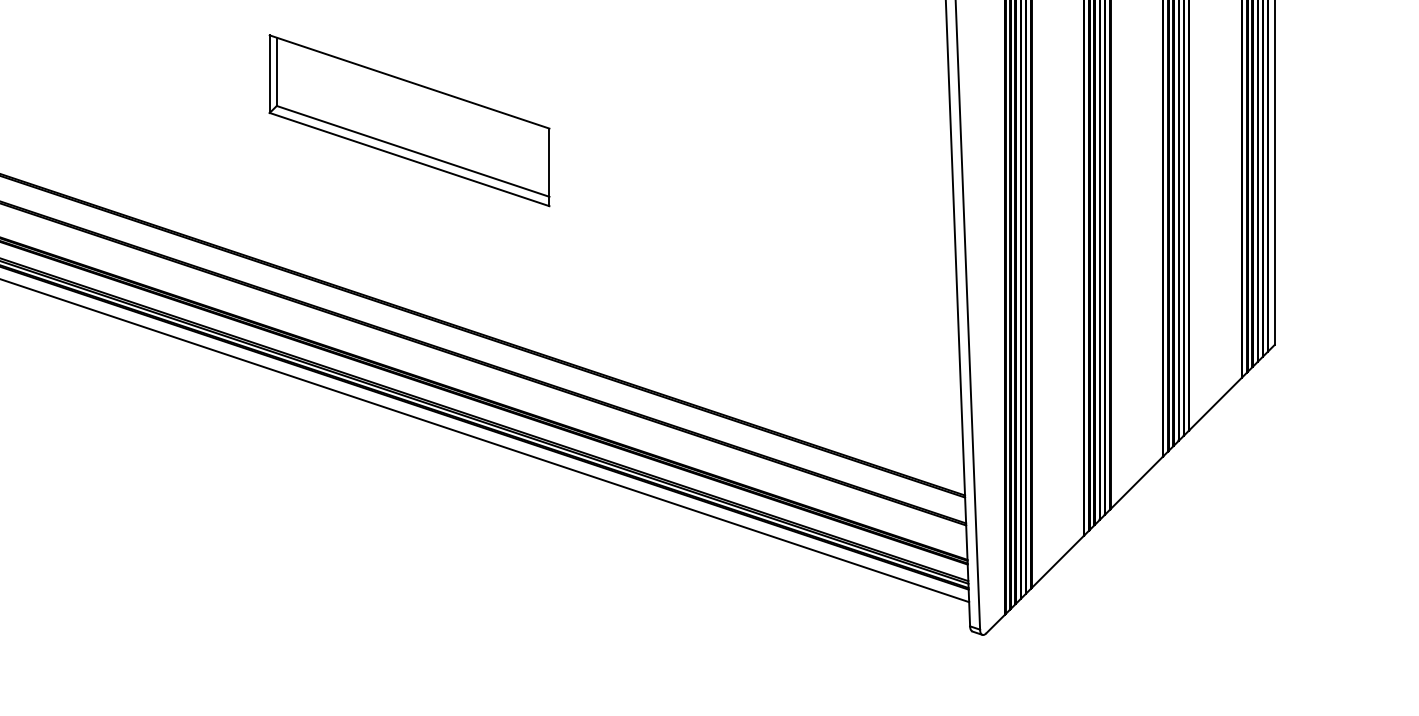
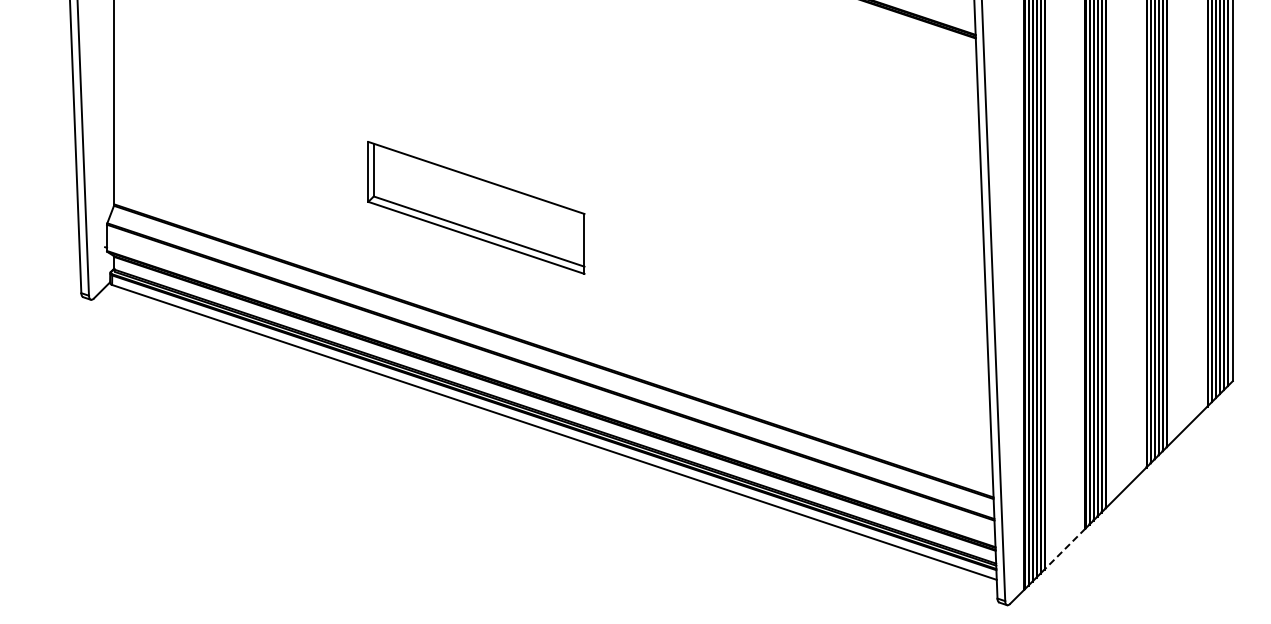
part: (409, 120) -> (476, 207), moved
line: (1058, 561) -> (1065, 548), solid -> dashed

